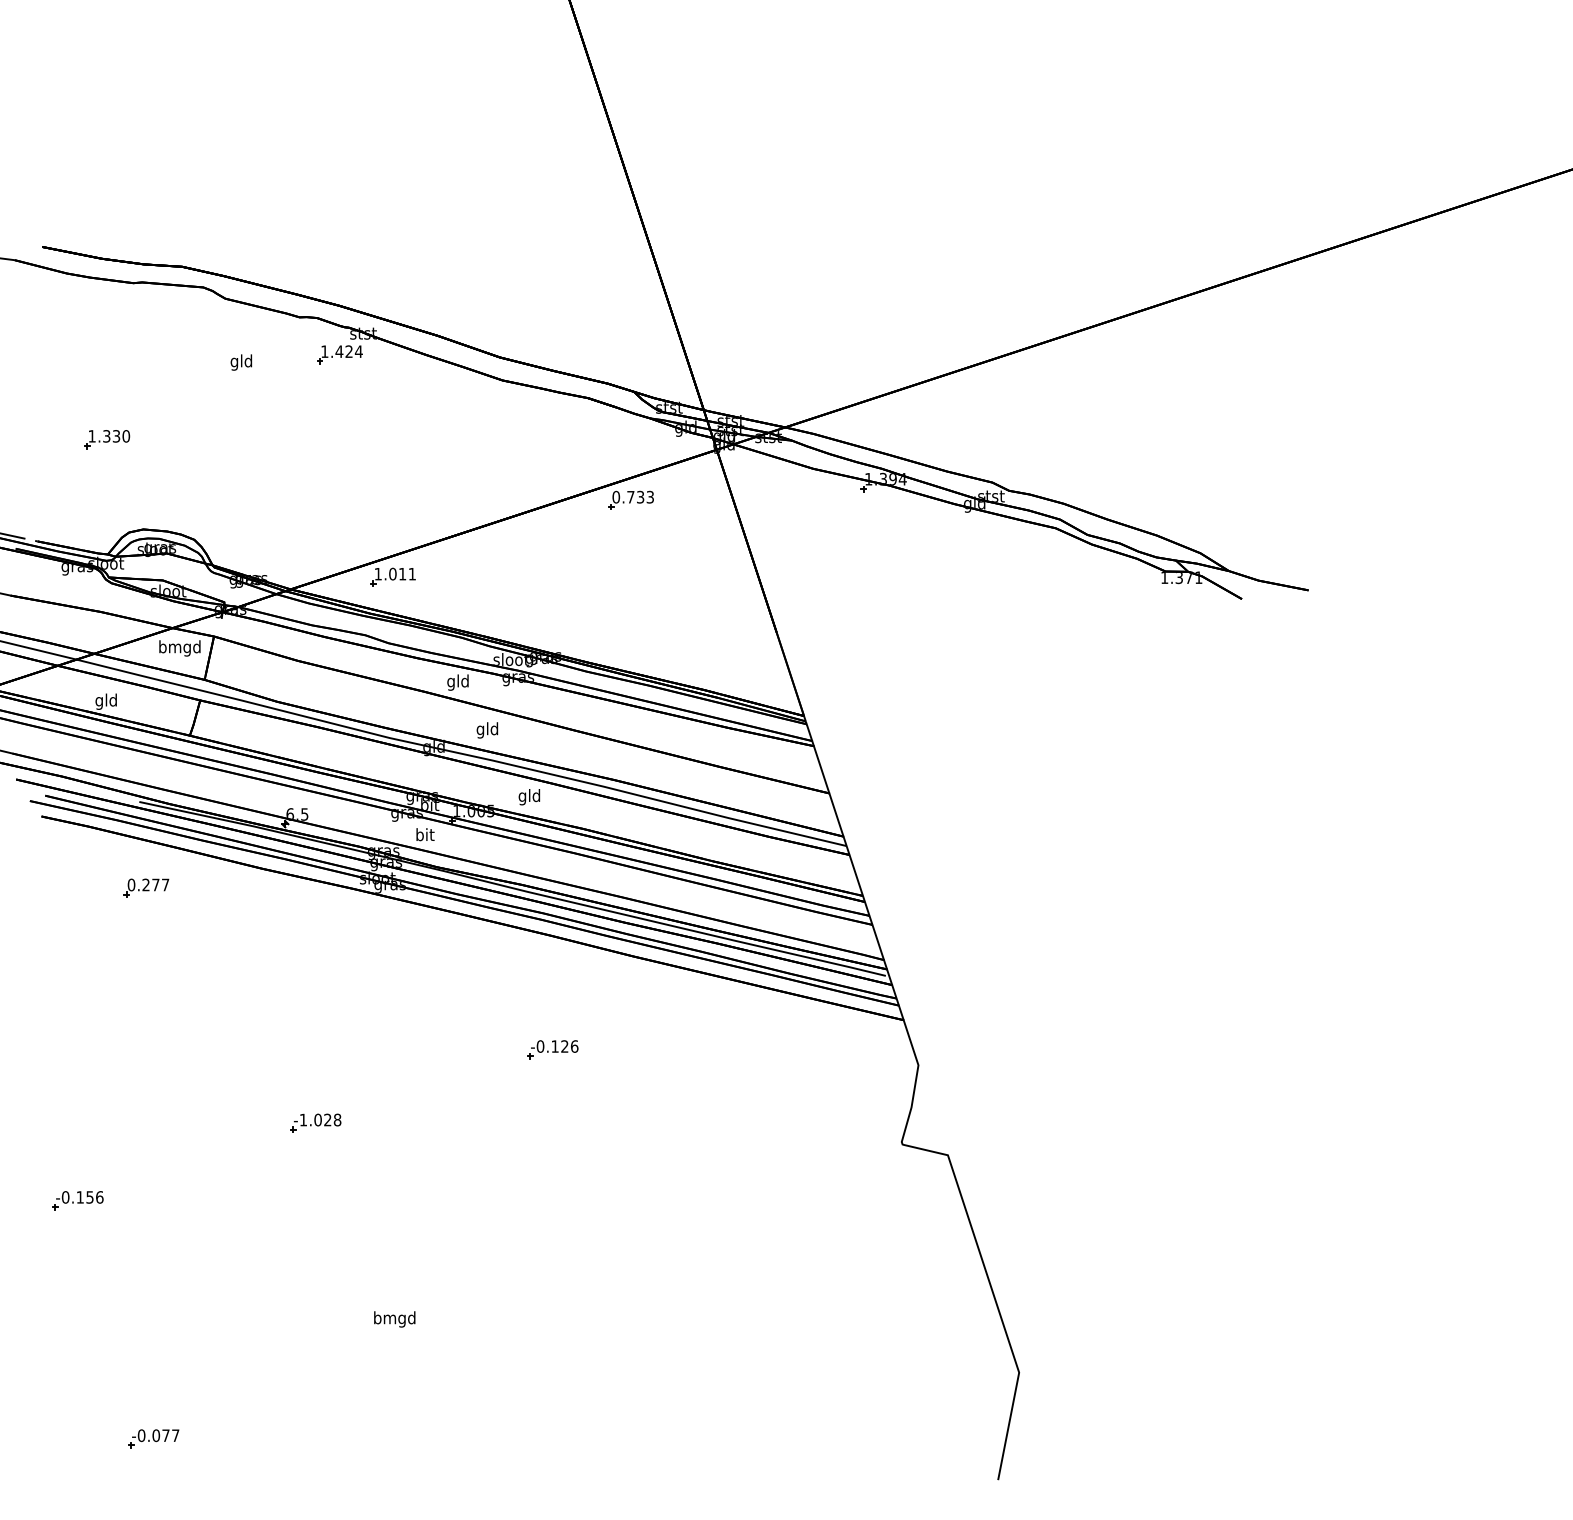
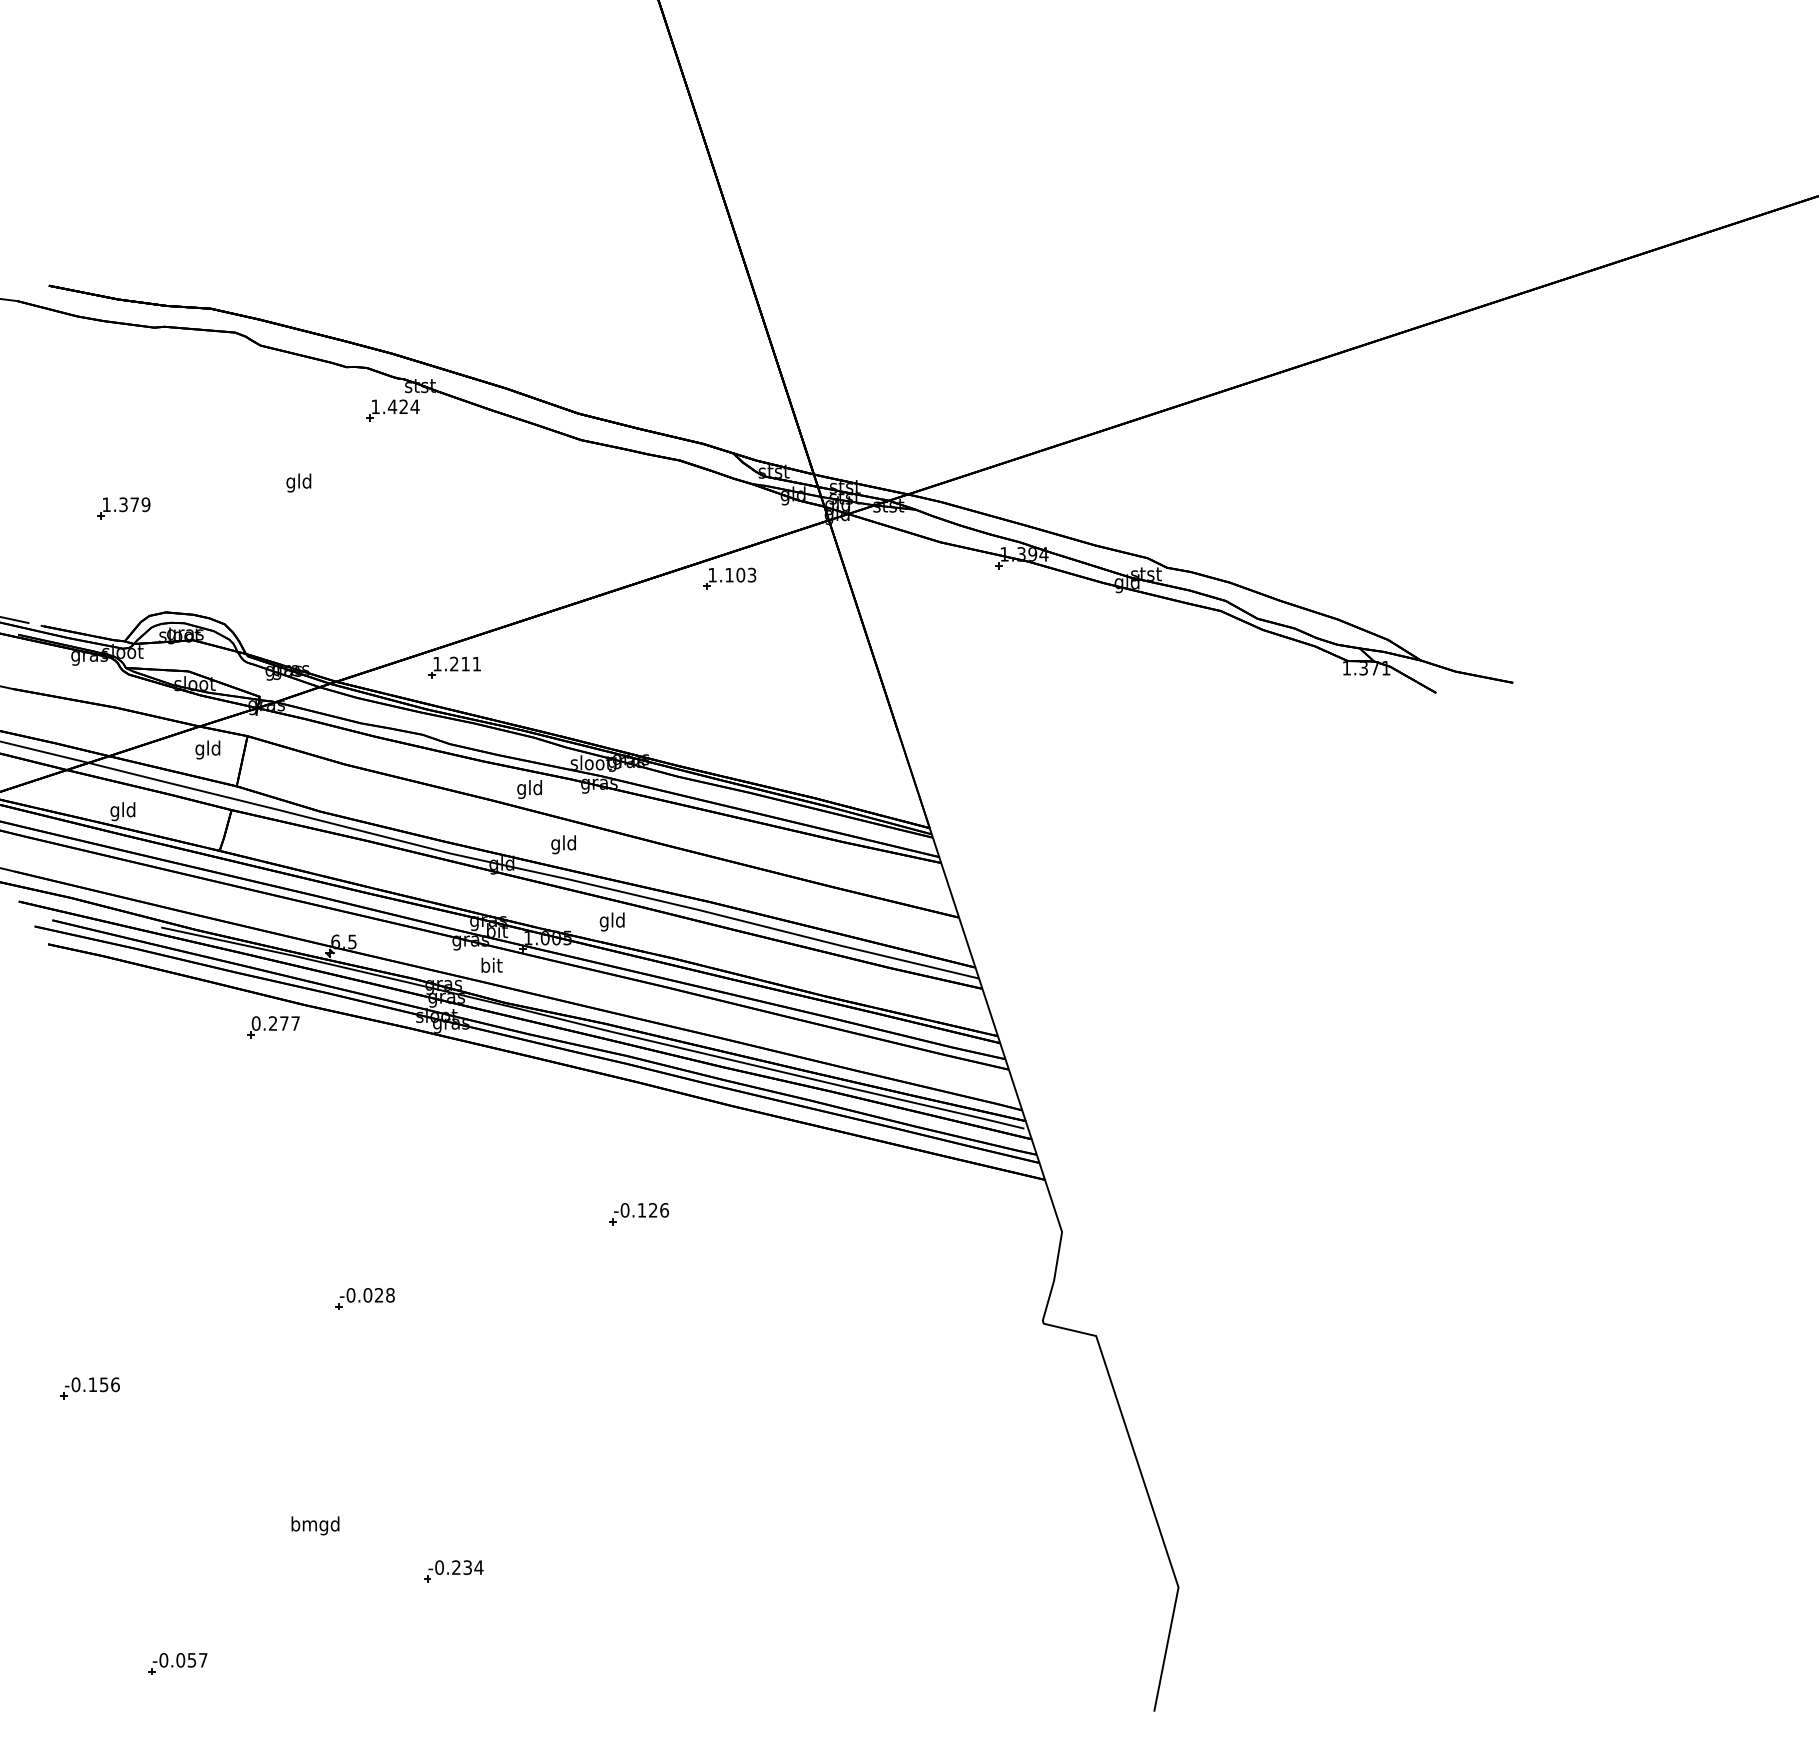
text: (240, 362) -> (297, 482), moved
text: (120, 436) -> (139, 504), 1.330 -> 1.379
text: (628, 496) -> (726, 574), 0.733 -> 1.103
text: (392, 573) -> (453, 663), 1.011 -> 1.211
text: (179, 648) -> (207, 750), bmgd -> gld
part: (146, 887) -> (273, 1026), moved
text: (303, 1119) -> (351, 1294), -1.028 -> -0.028
text: (394, 1319) -> (315, 1525), moved
part: (392, 1358) -> (453, 1571), added
text: (165, 1435) -> (191, 1660), -0.077 -> -0.057

